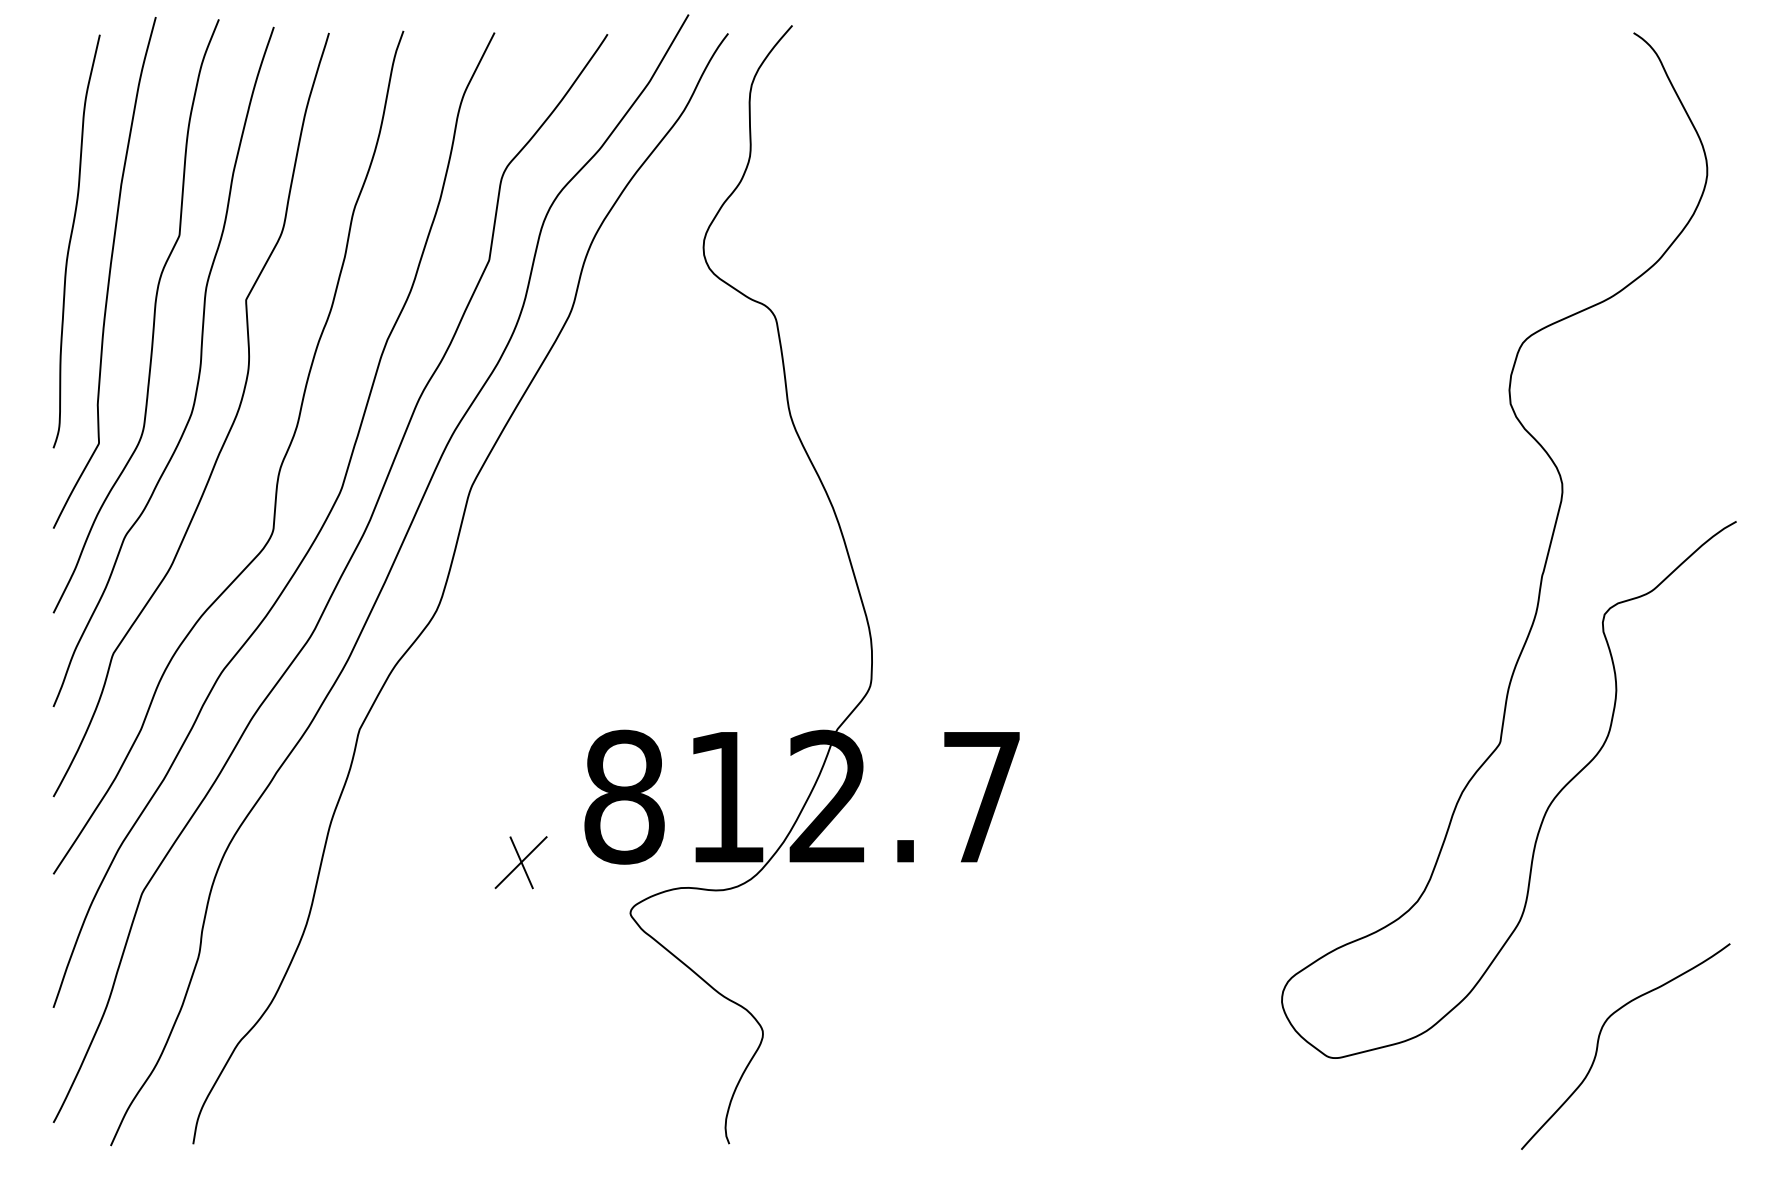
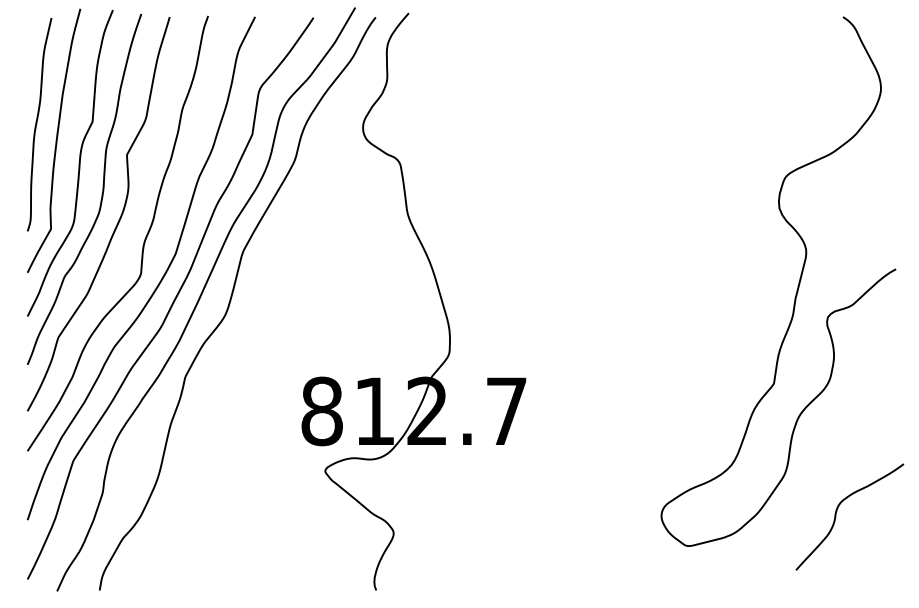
part: (520, 863) -> (268, 445), removed
curve: (1601, 1035) -> (837, 511), moved

